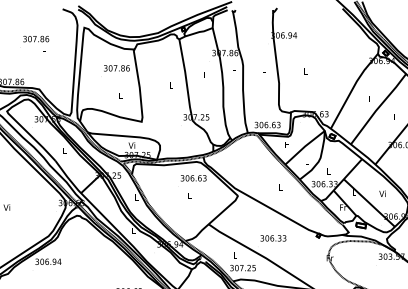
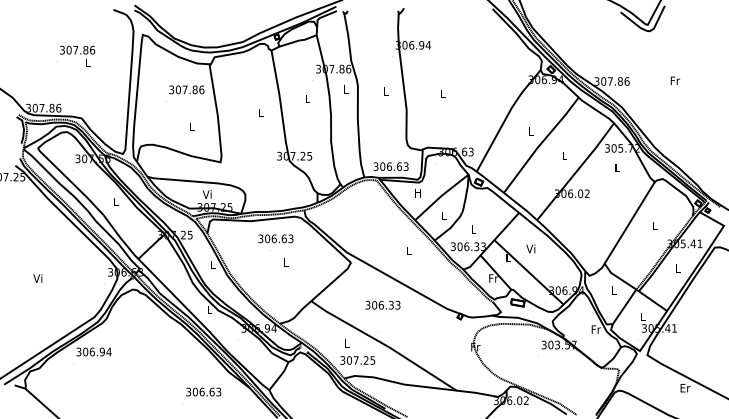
text: (193, 178) -> (275, 238), moved
text: (382, 193) -> (530, 248), moved
text: (273, 237) -> (382, 304), moved

